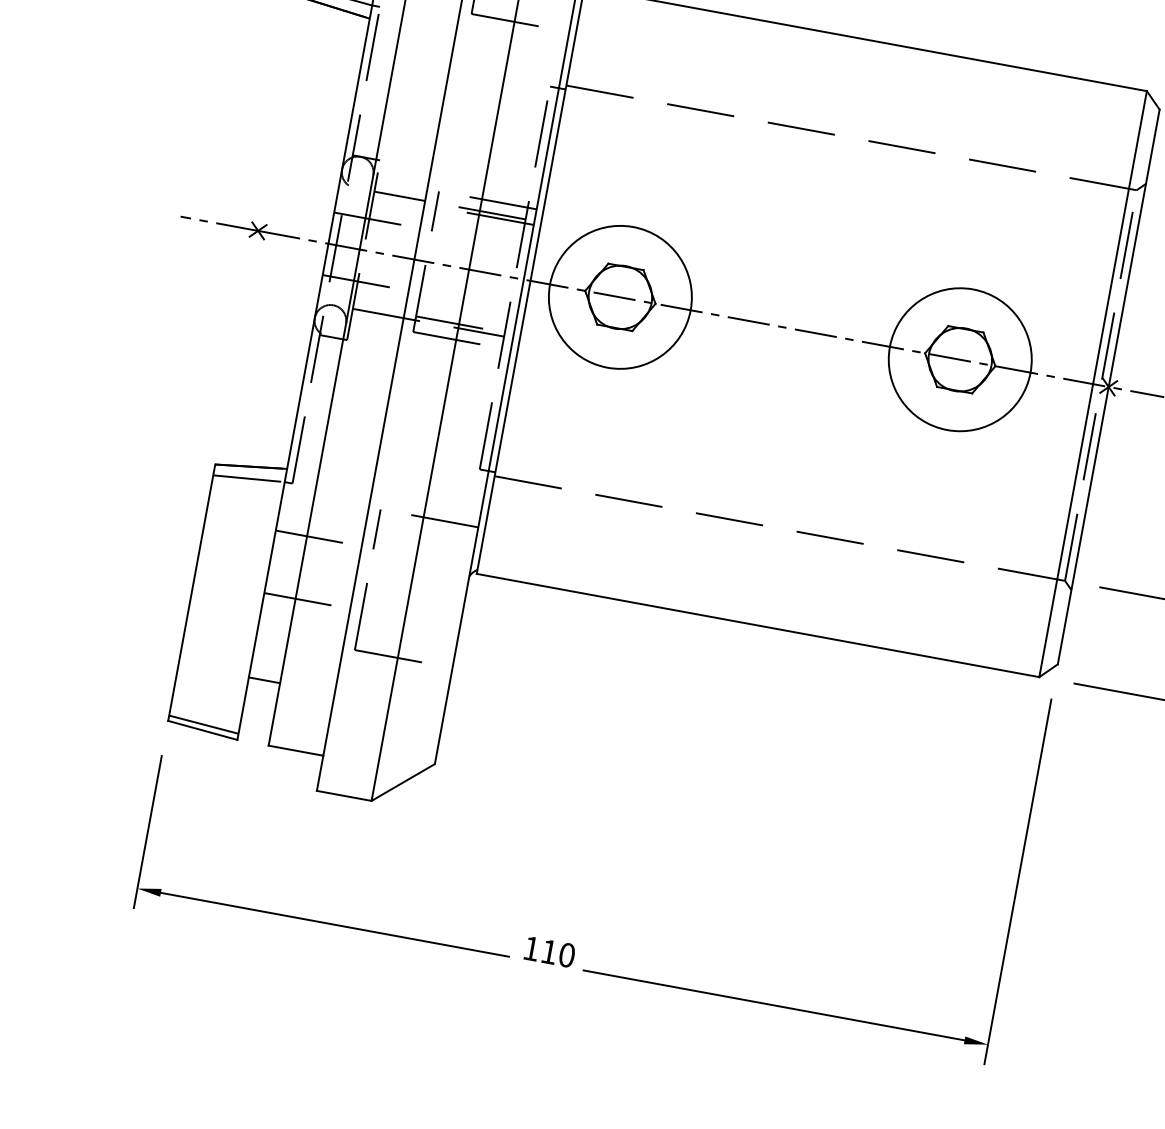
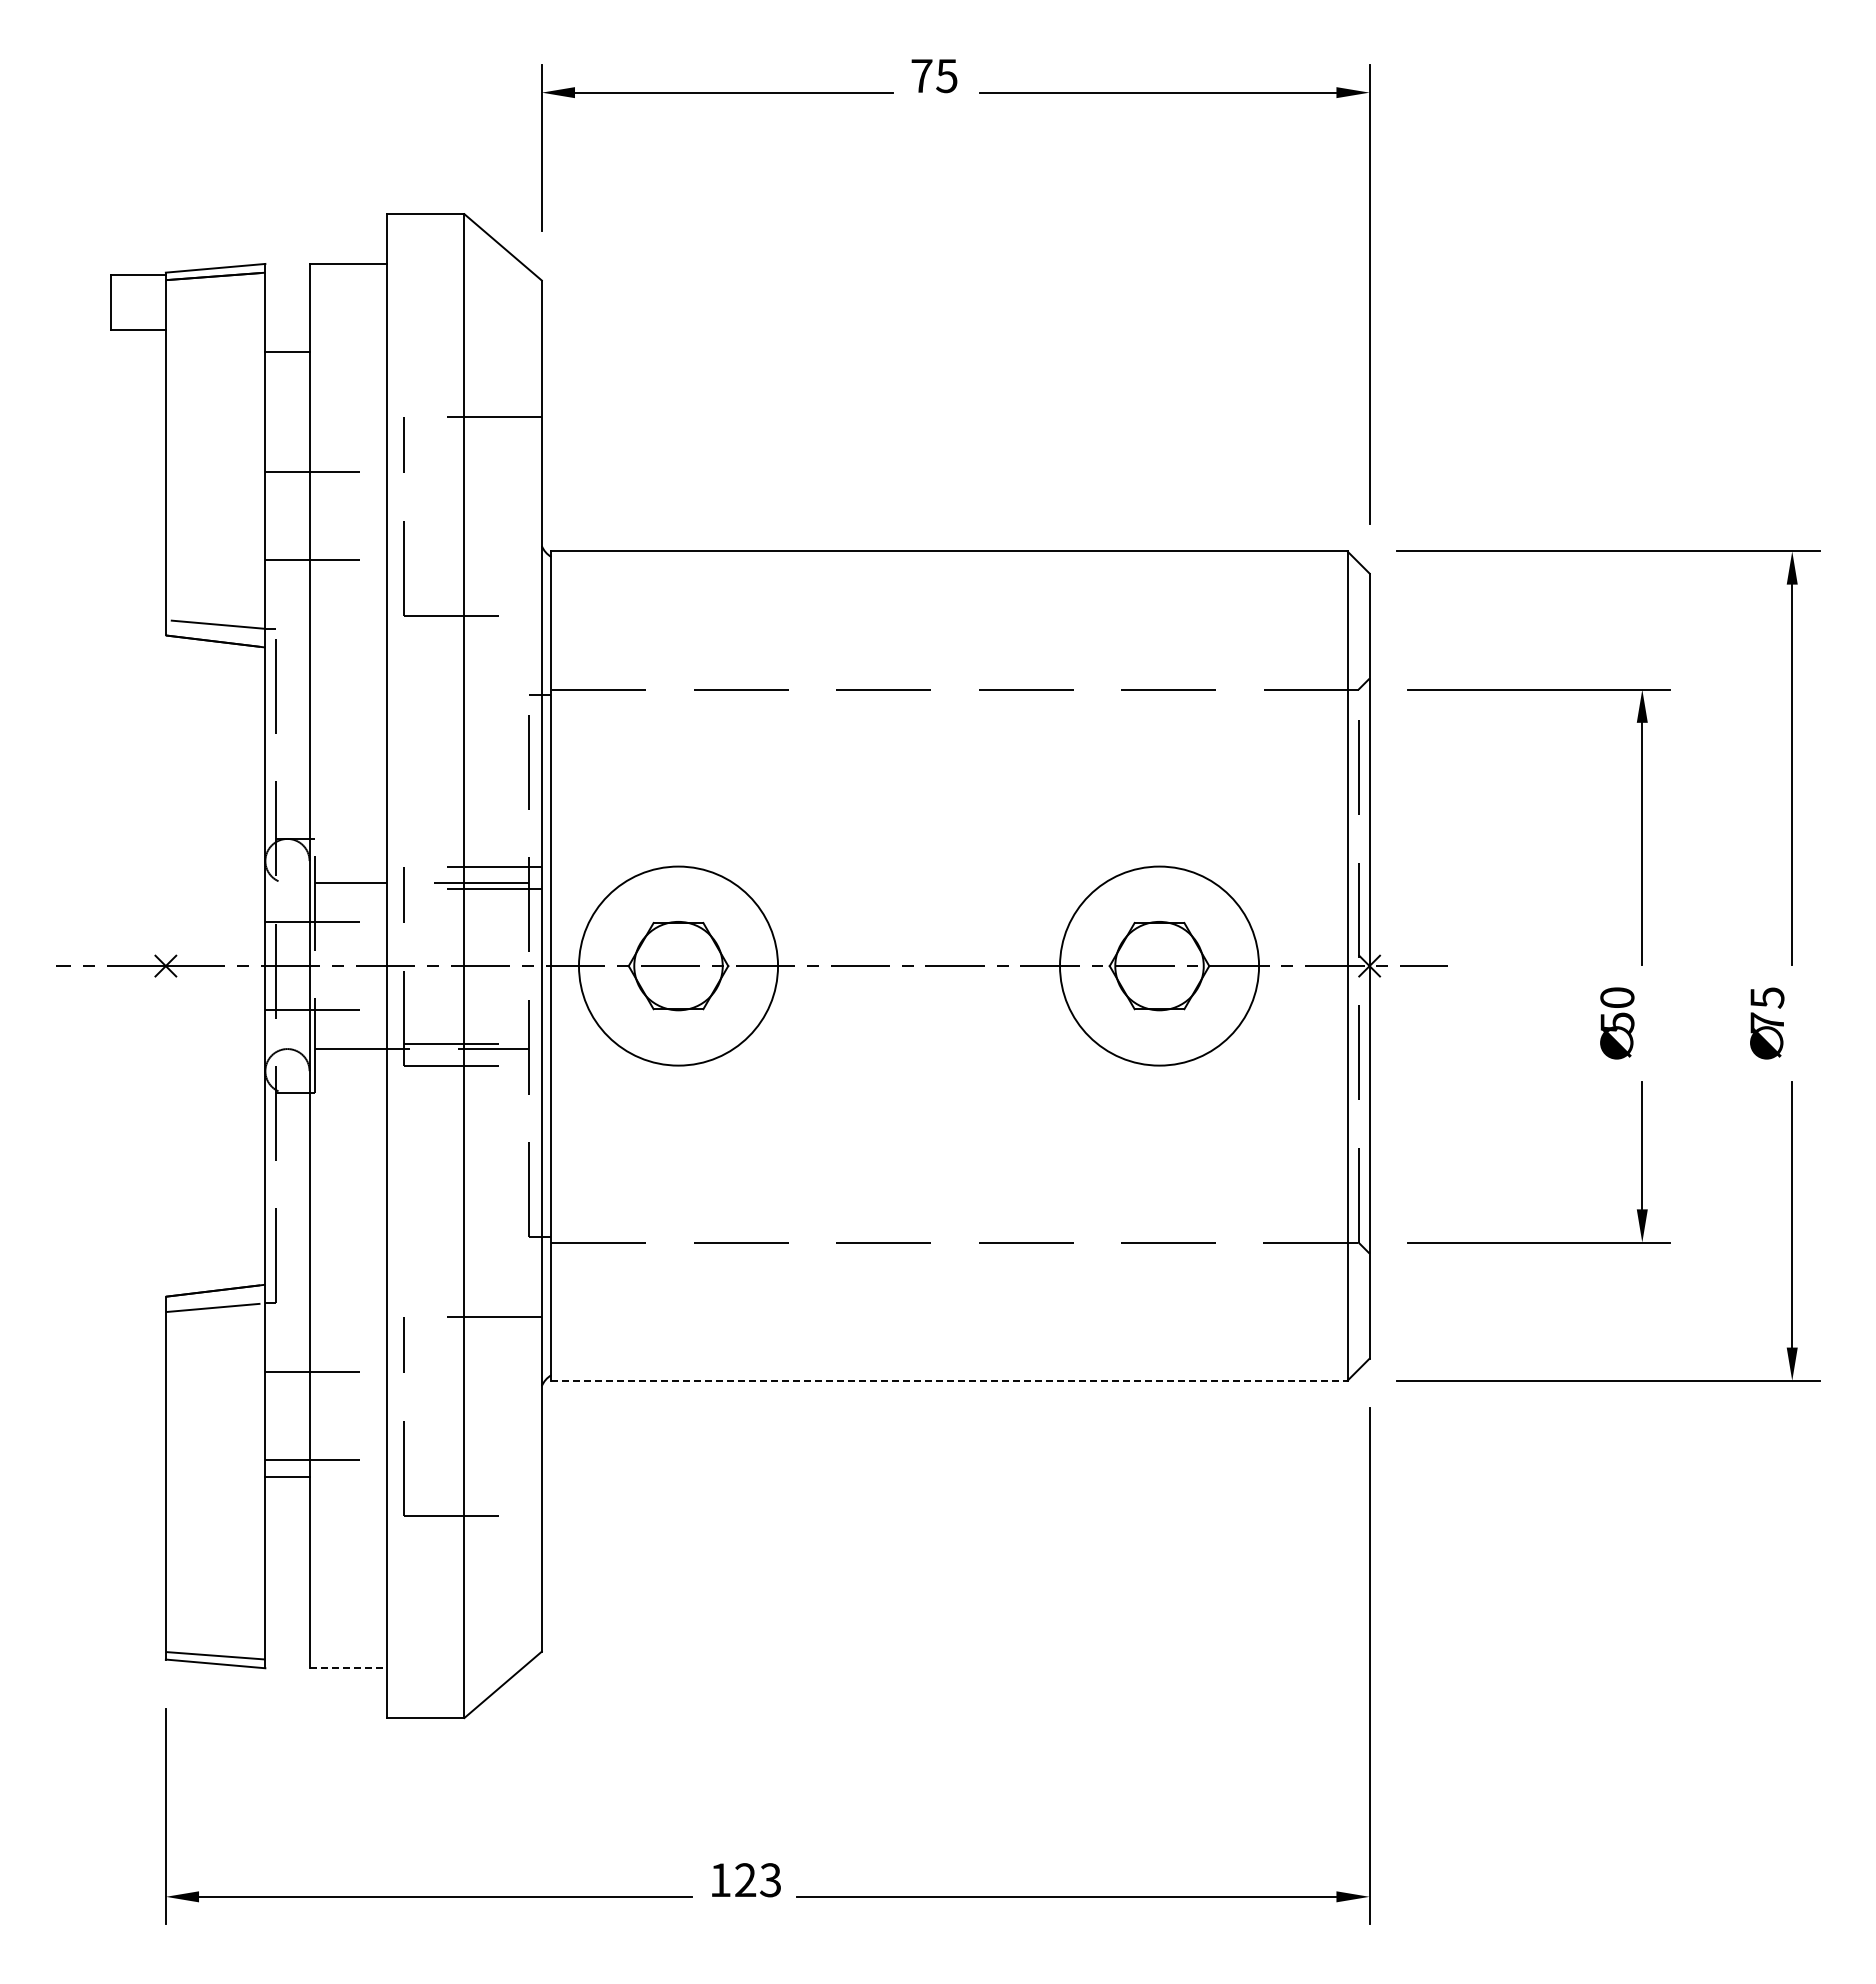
line: (758, 625) -> (949, 1380), solid -> dashed
line: (264, 680) -> (287, 1476), moved
line: (296, 750) -> (348, 1668), solid -> dashed
text: (558, 953) -> (758, 1880), 110 -> 123

